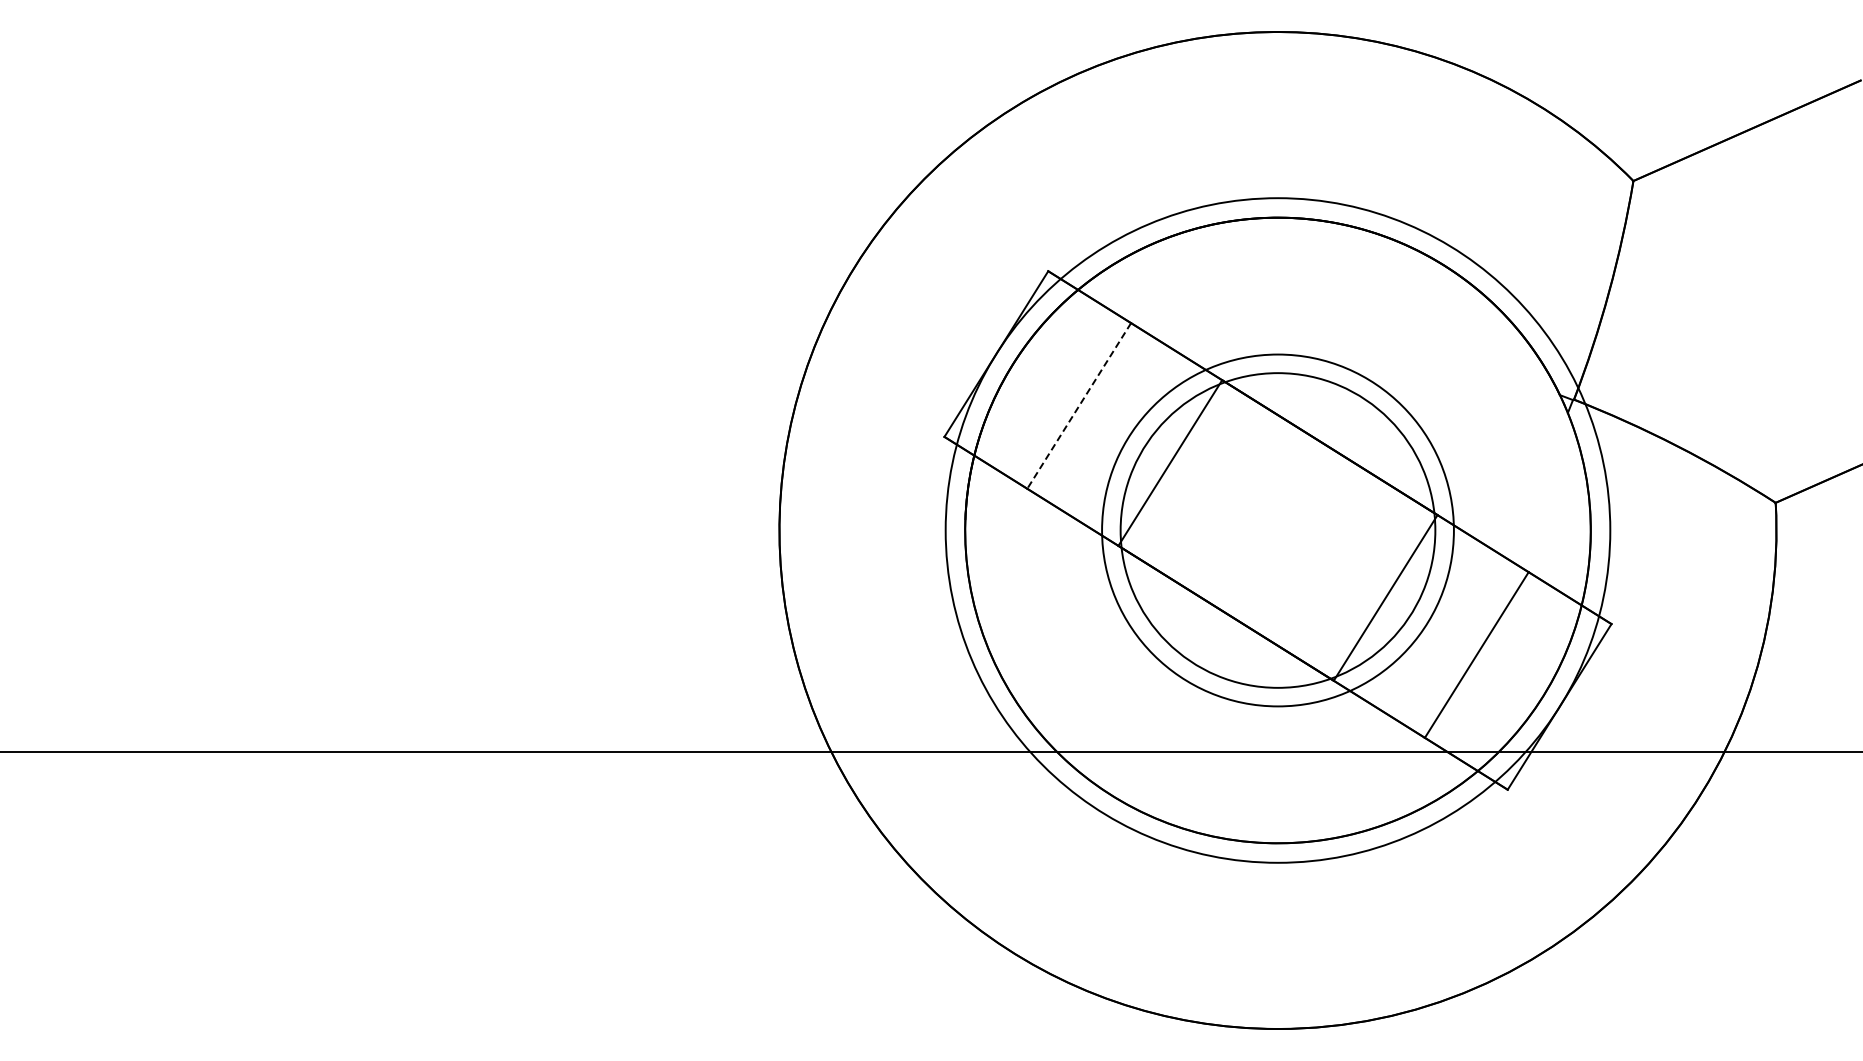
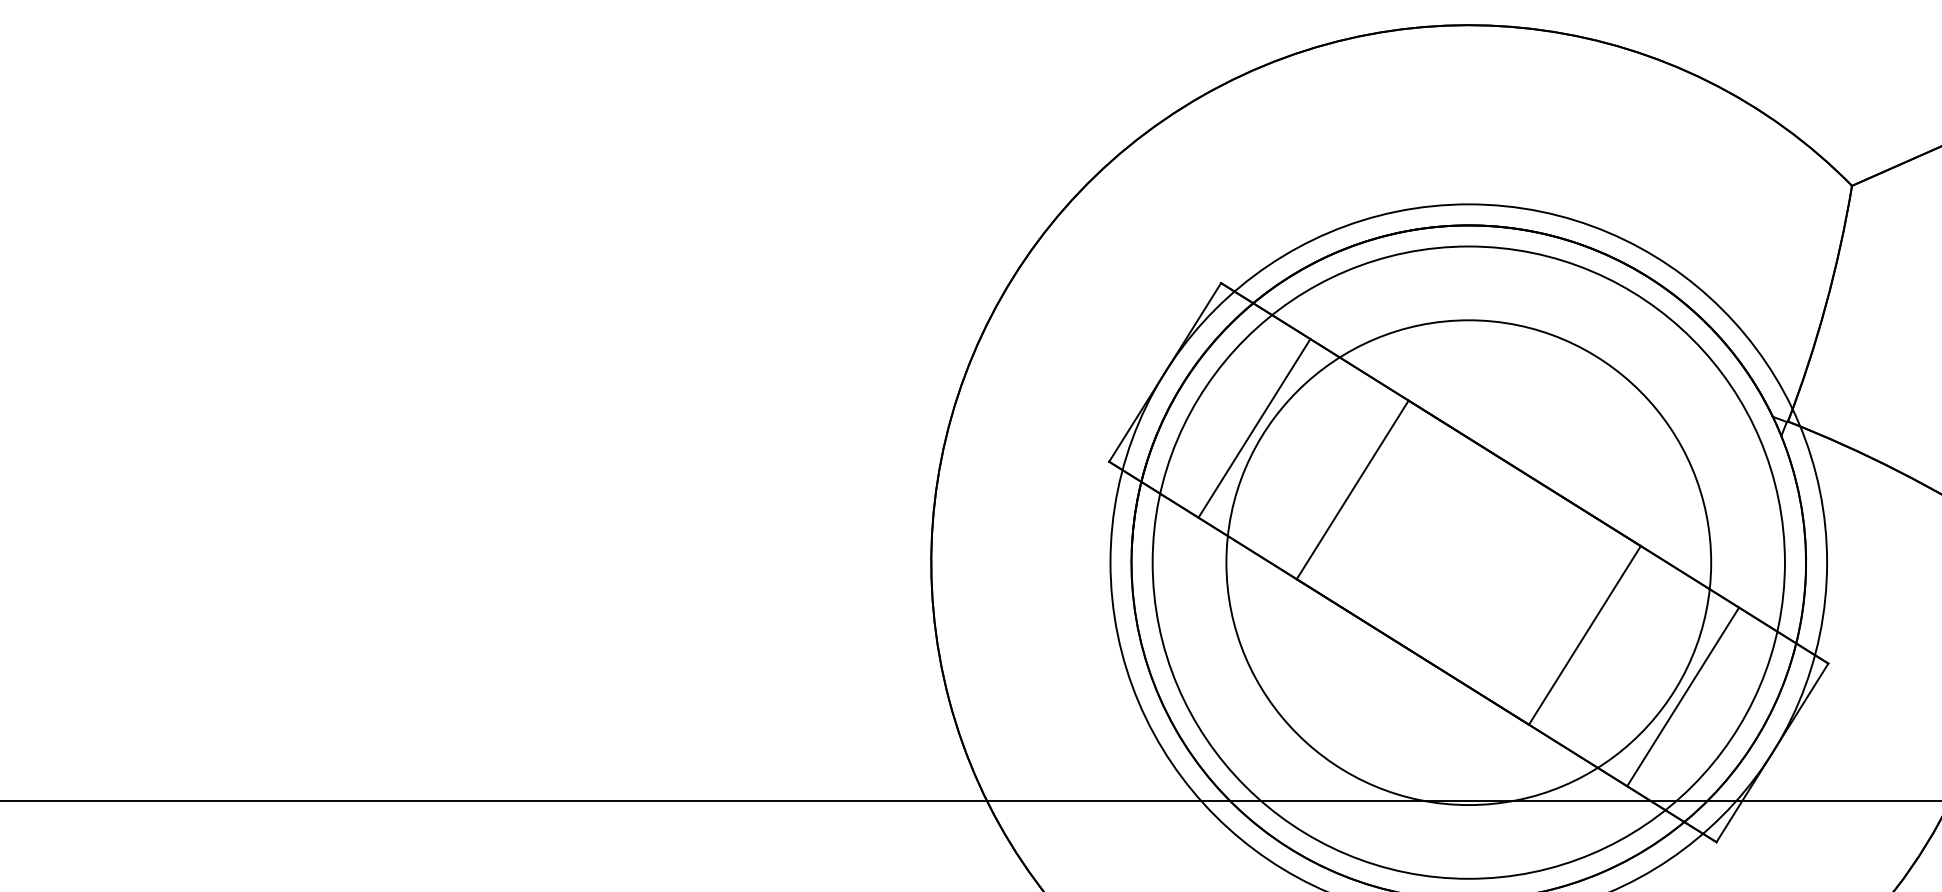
line: (1079, 405) -> (1254, 427), dashed -> solid
circle: (1277, 530) -> (1468, 562), size x1.43
circle: (1277, 530) -> (1468, 562), size x1.67

